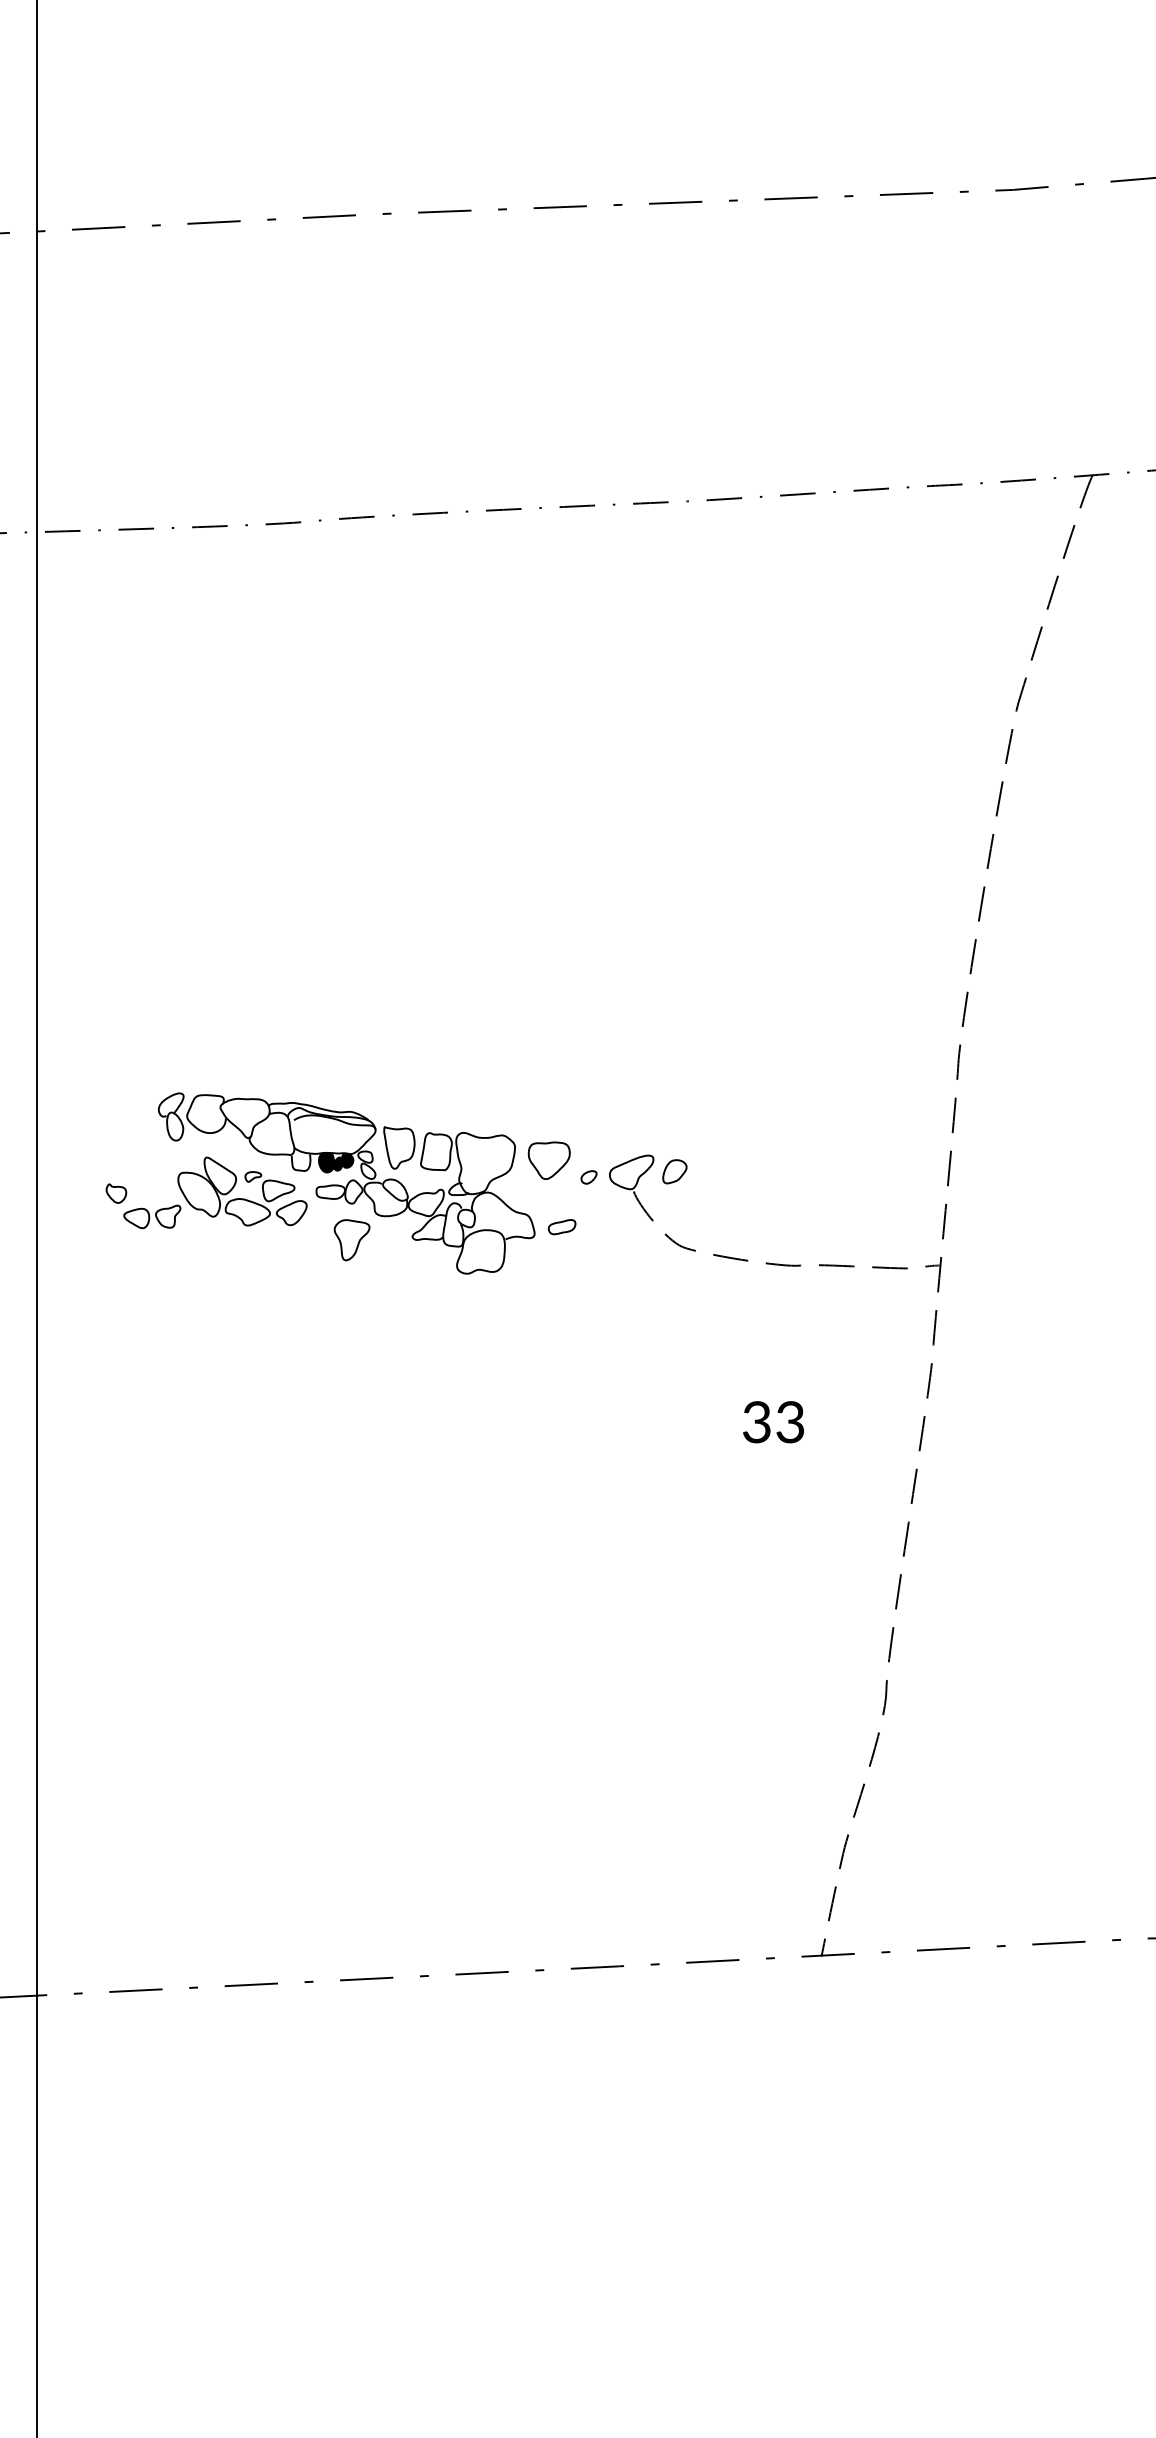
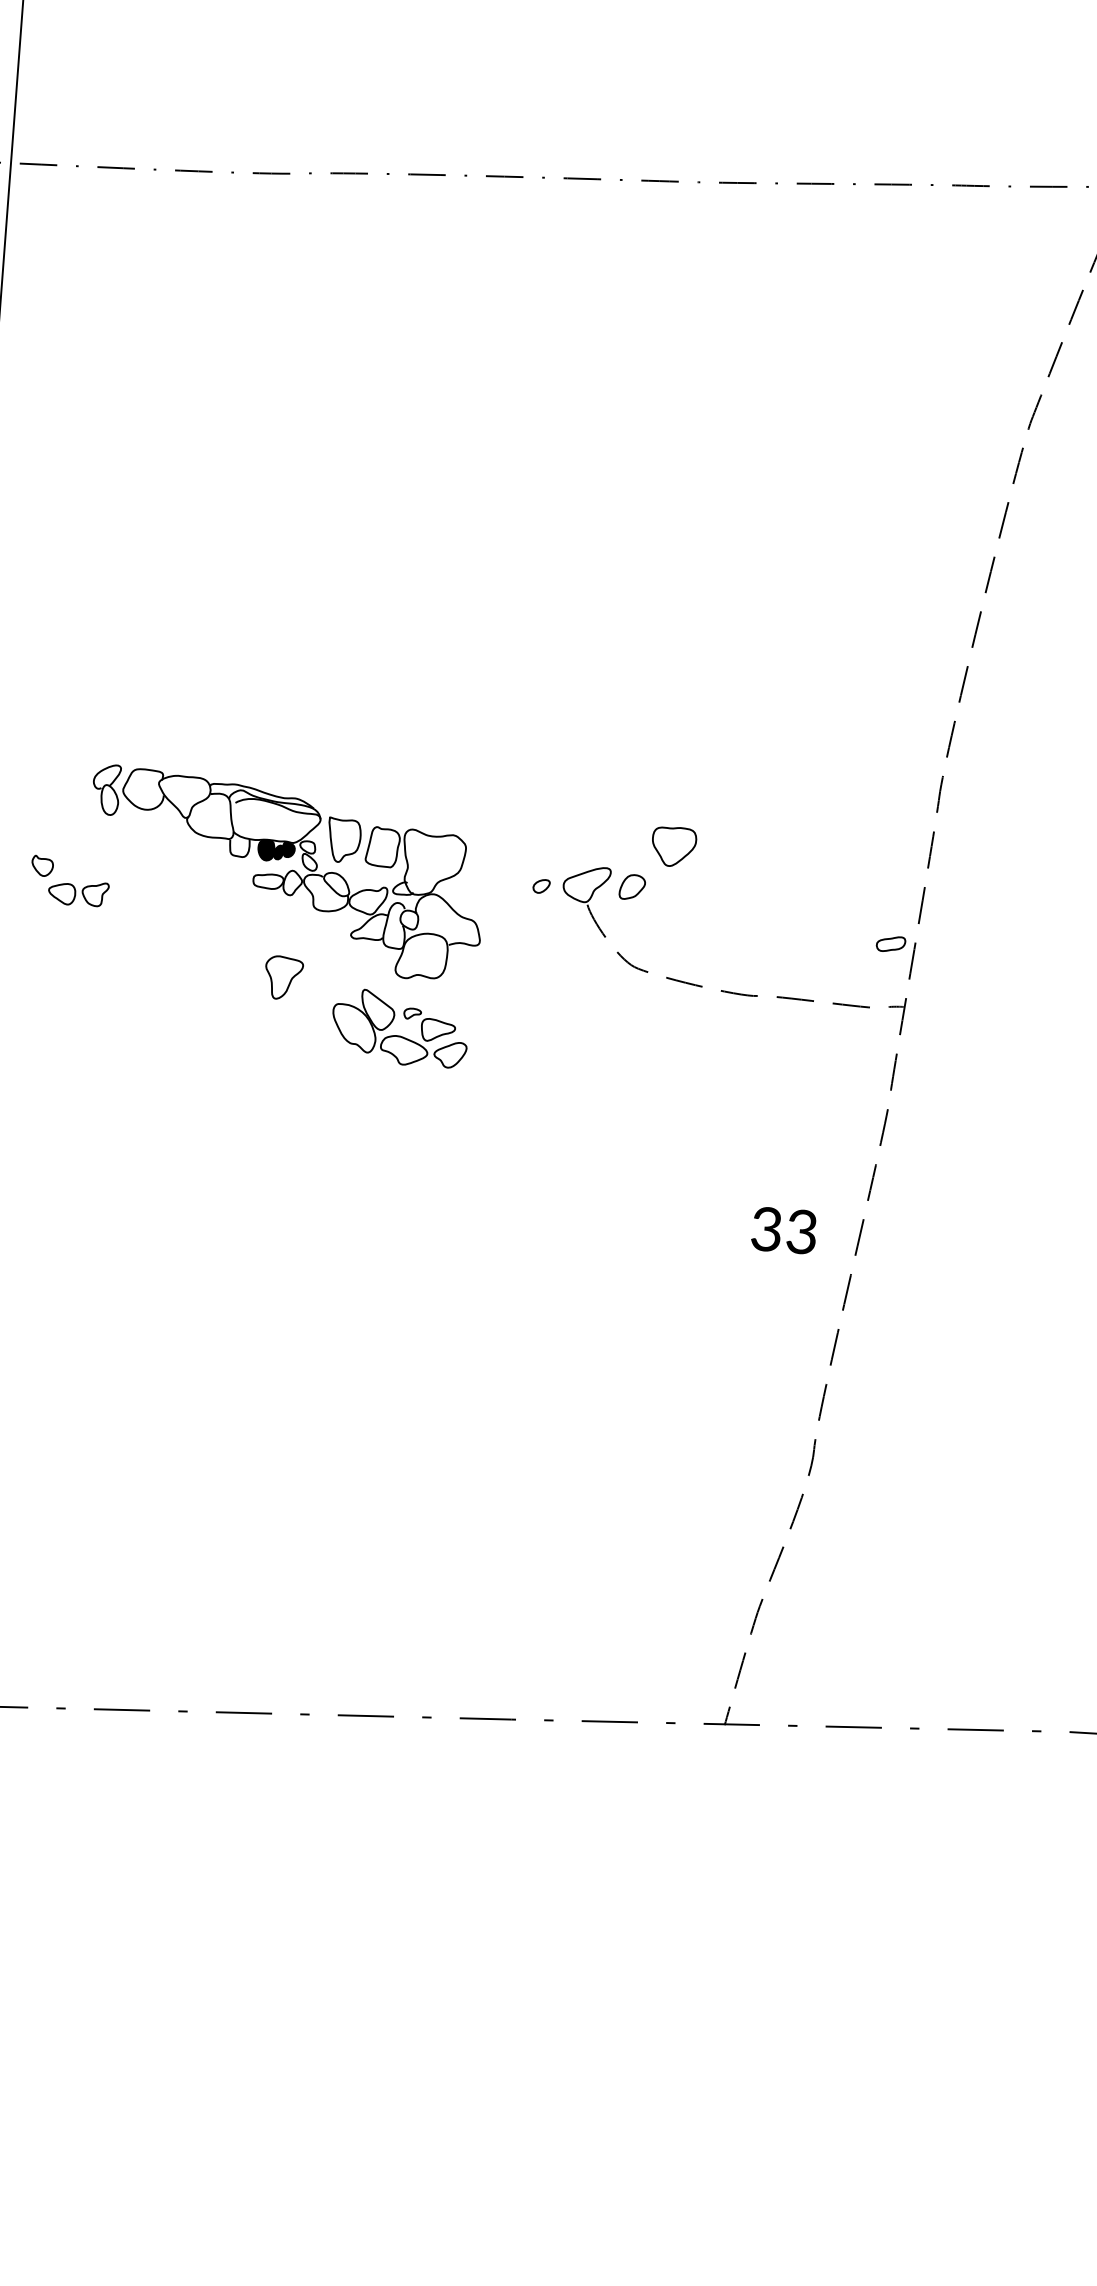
part: (548, 1160) -> (673, 846), moved
part: (242, 1198) -> (399, 1035), moved
part: (561, 1227) -> (890, 944), moved
part: (351, 1240) -> (283, 978), moved
text: (773, 1422) -> (784, 1230), moved

